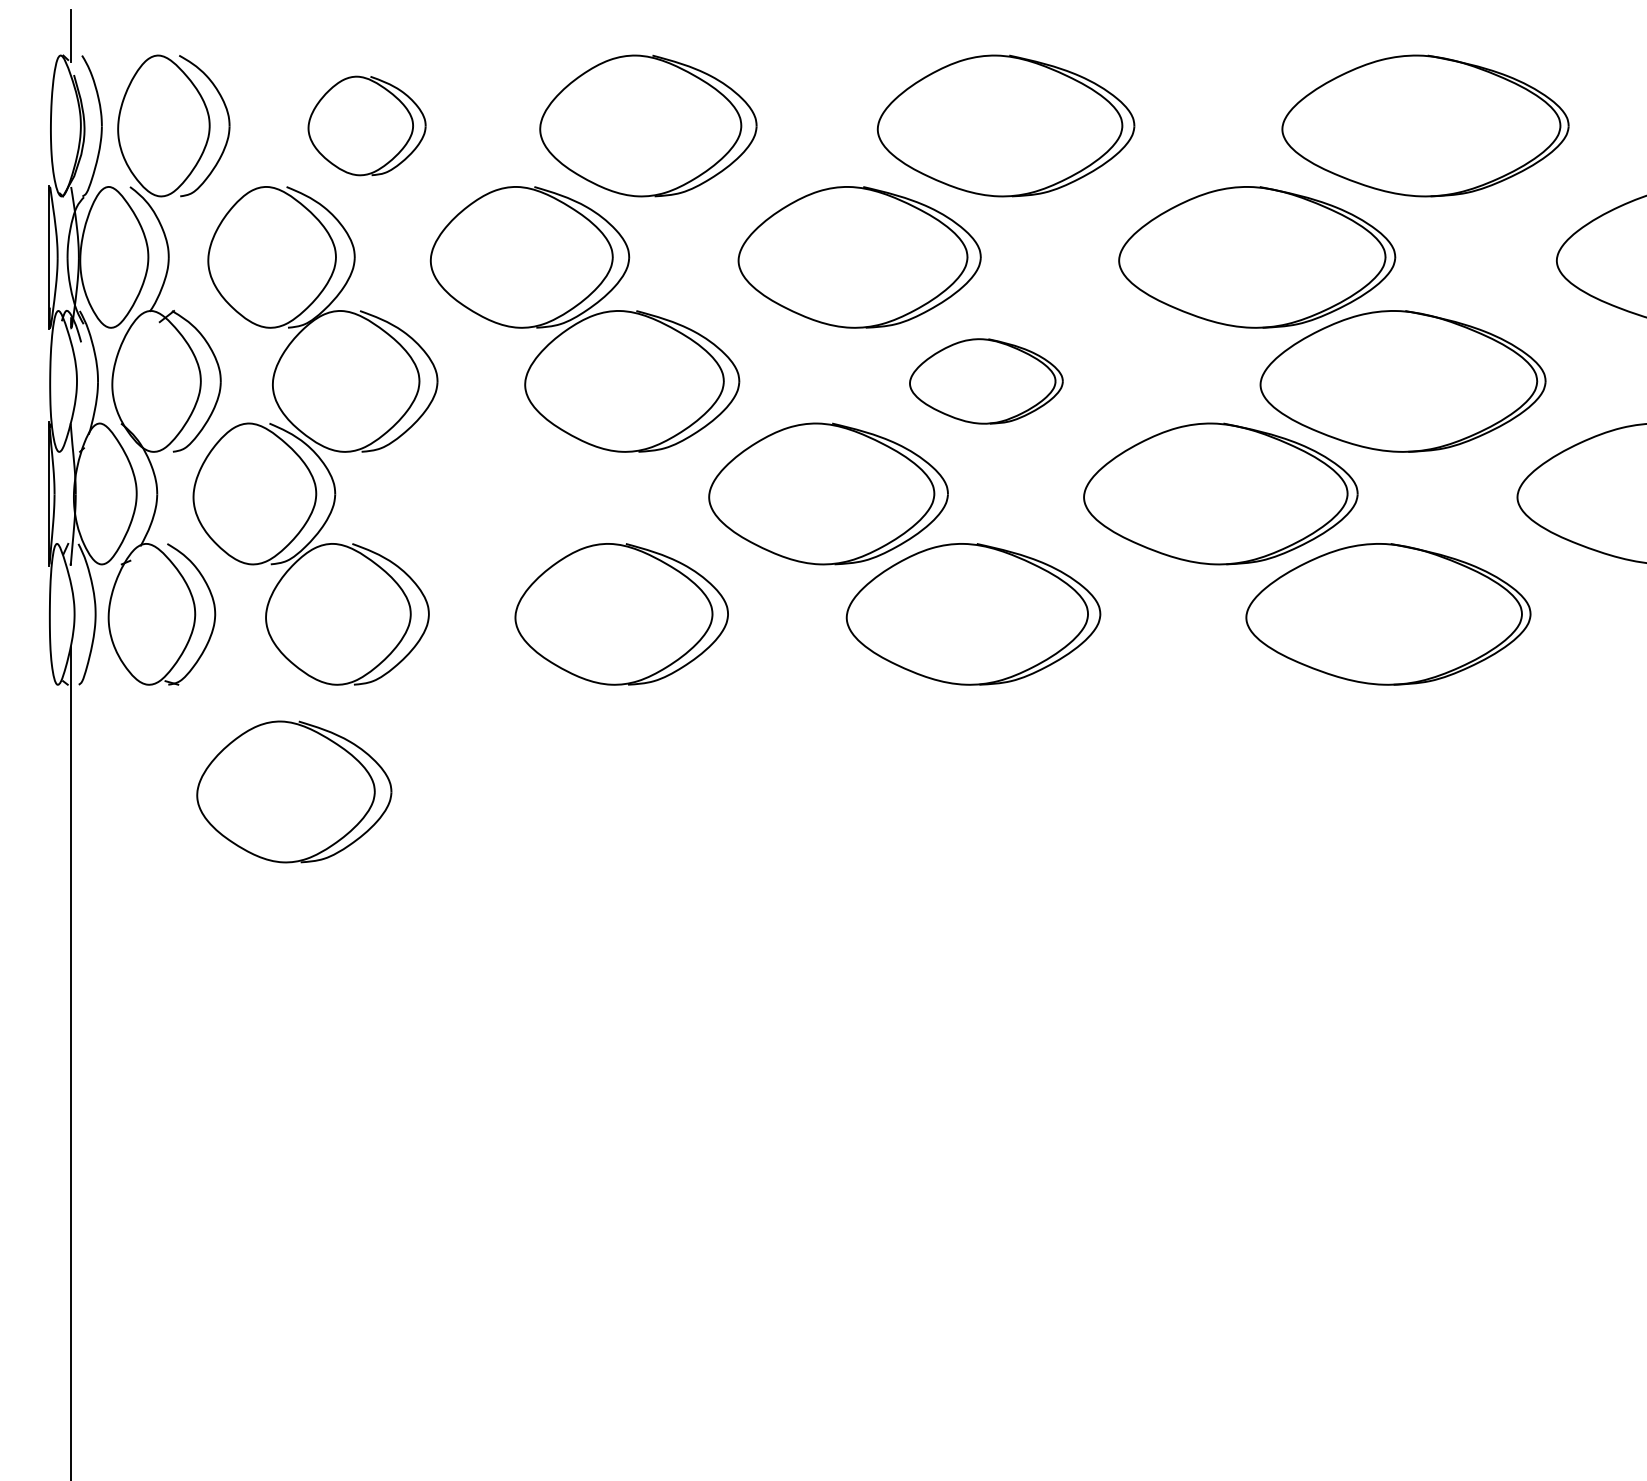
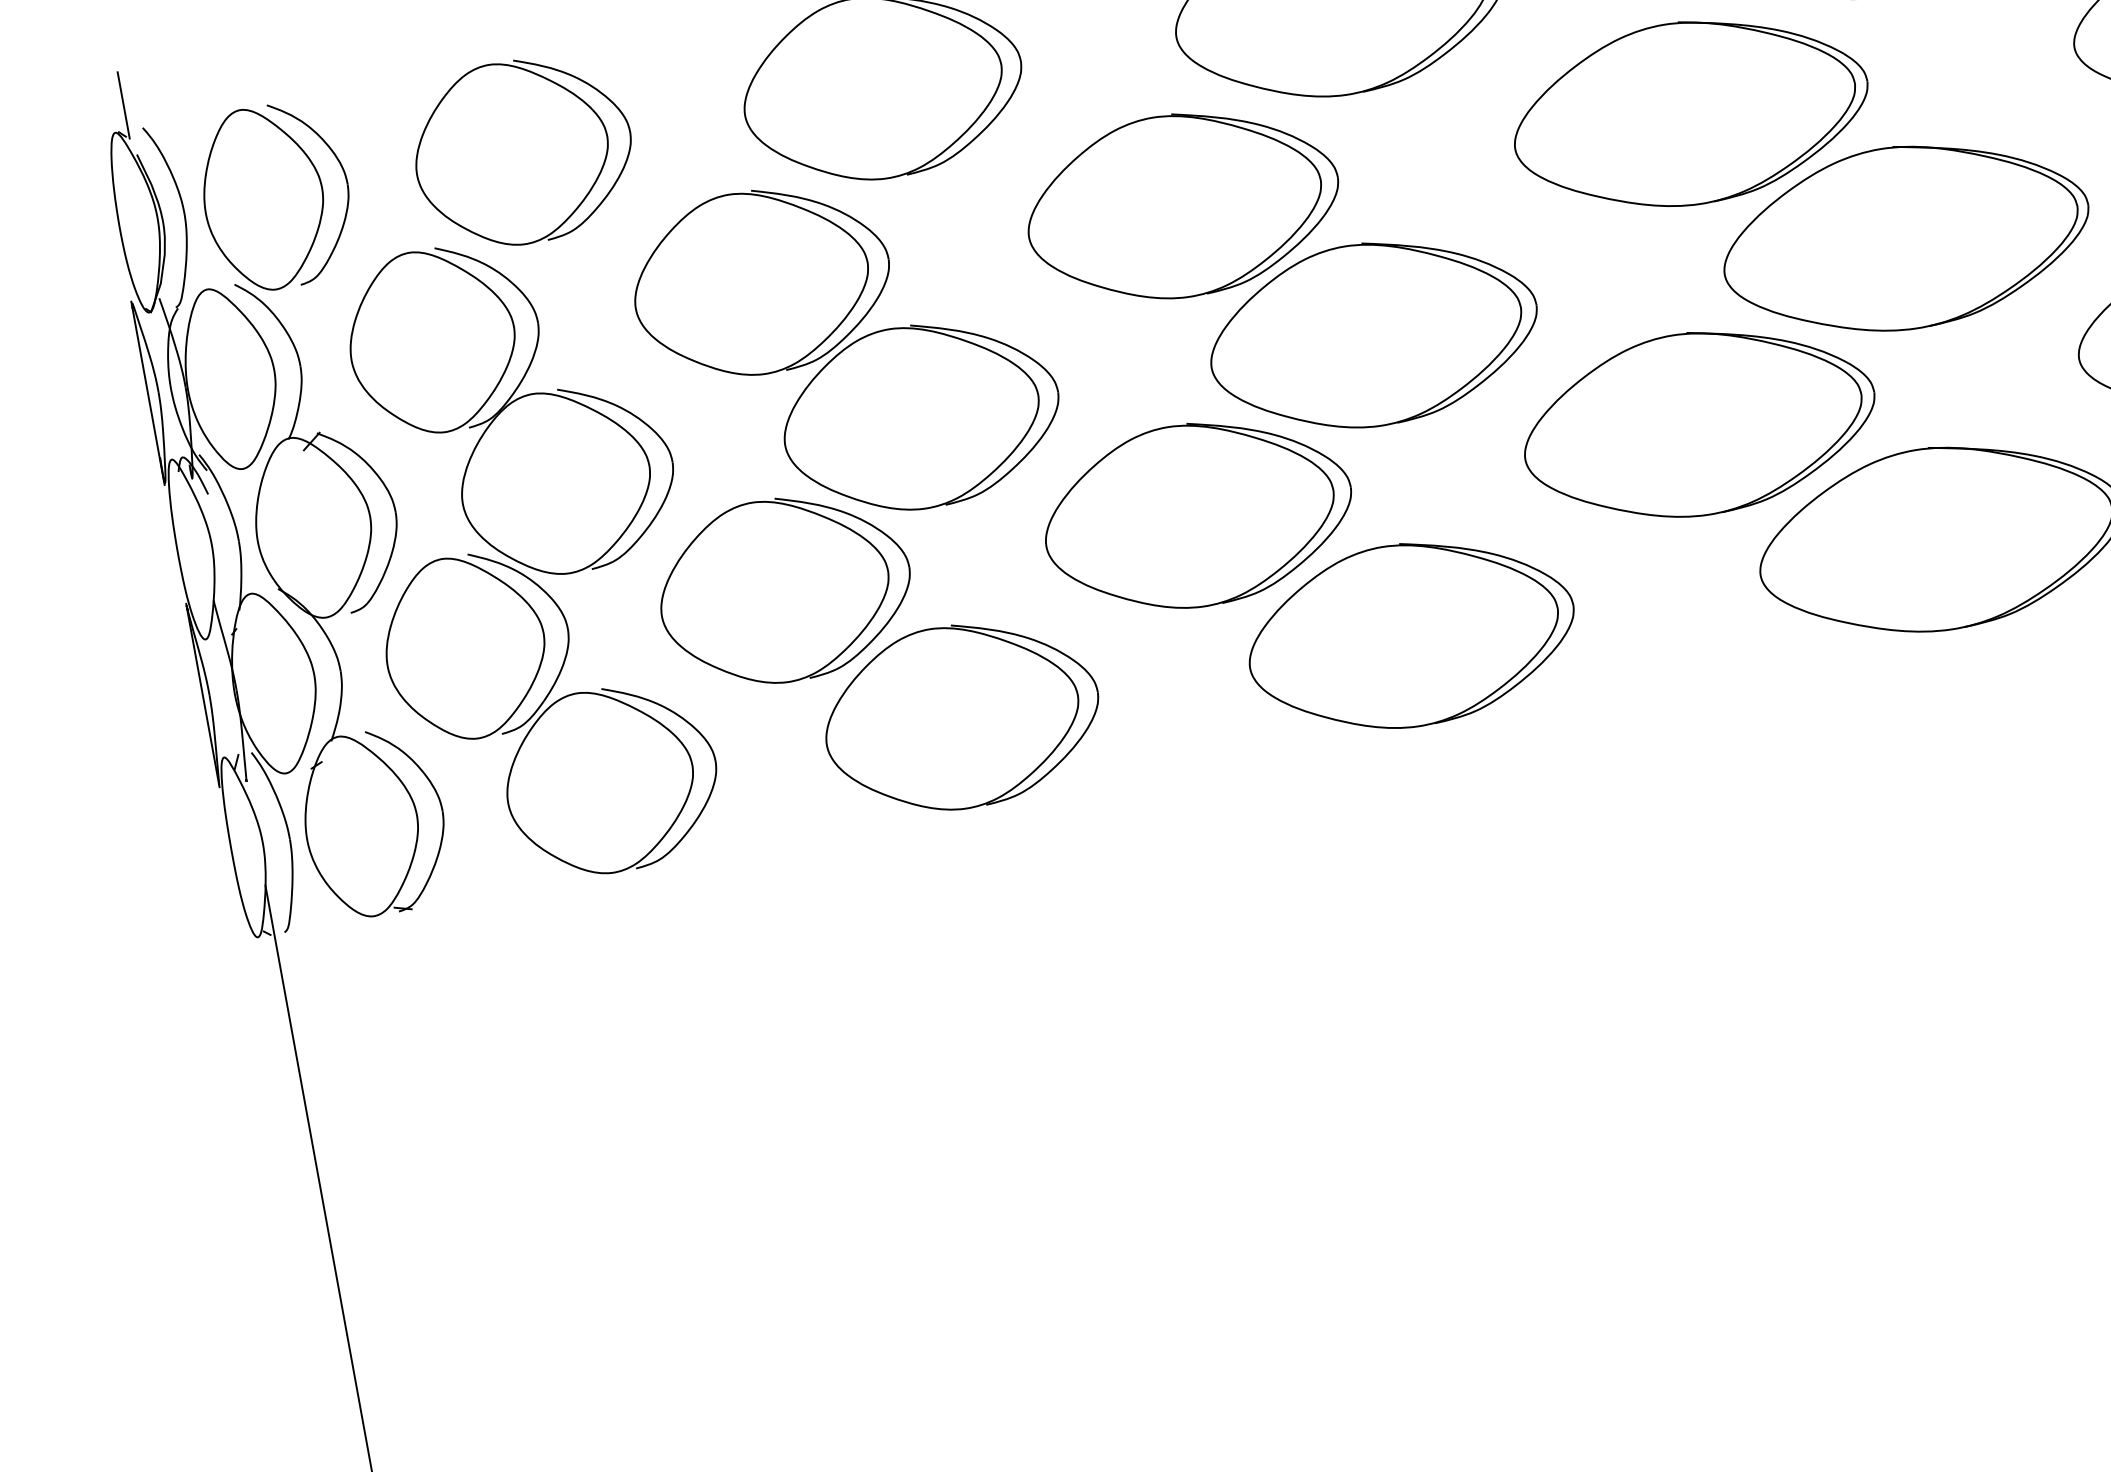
part: (366, 125) -> (522, 151), size x1.43
part: (986, 381) -> (1373, 334), size x1.67
part: (294, 791) -> (785, 589), moved

